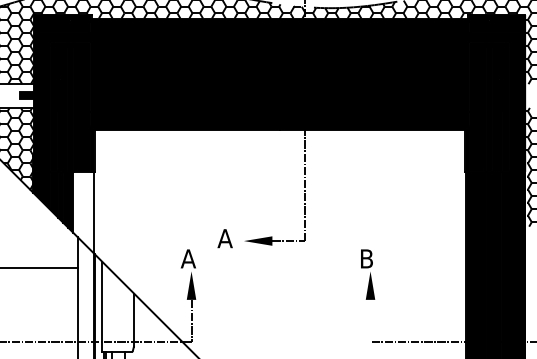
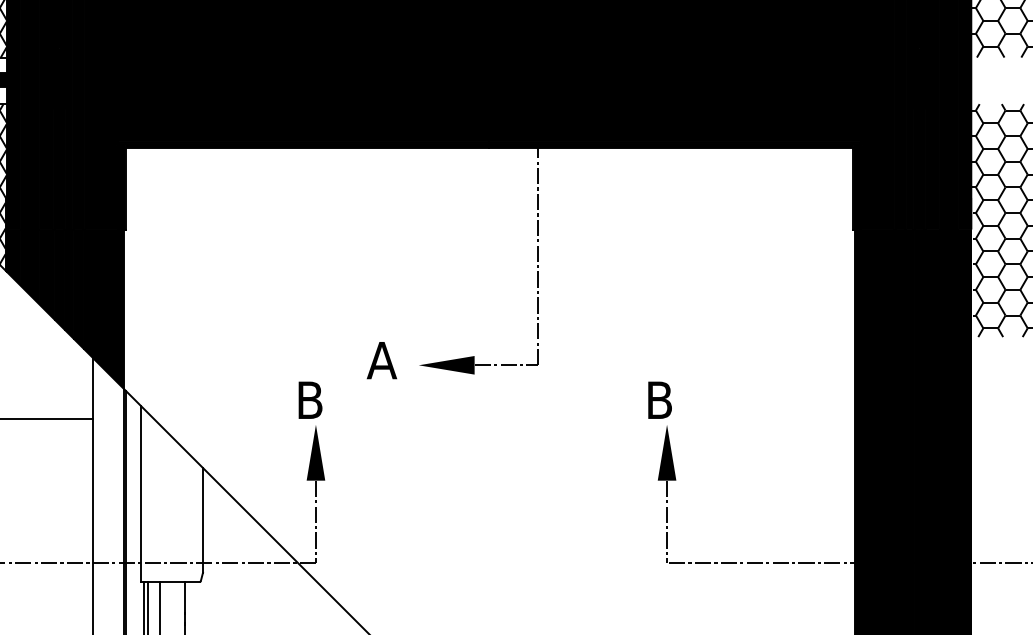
fill: (83, 212) -> (104, 309), added
text: (187, 258) -> (308, 399), A -> B
line: (370, 320) -> (667, 521), added

